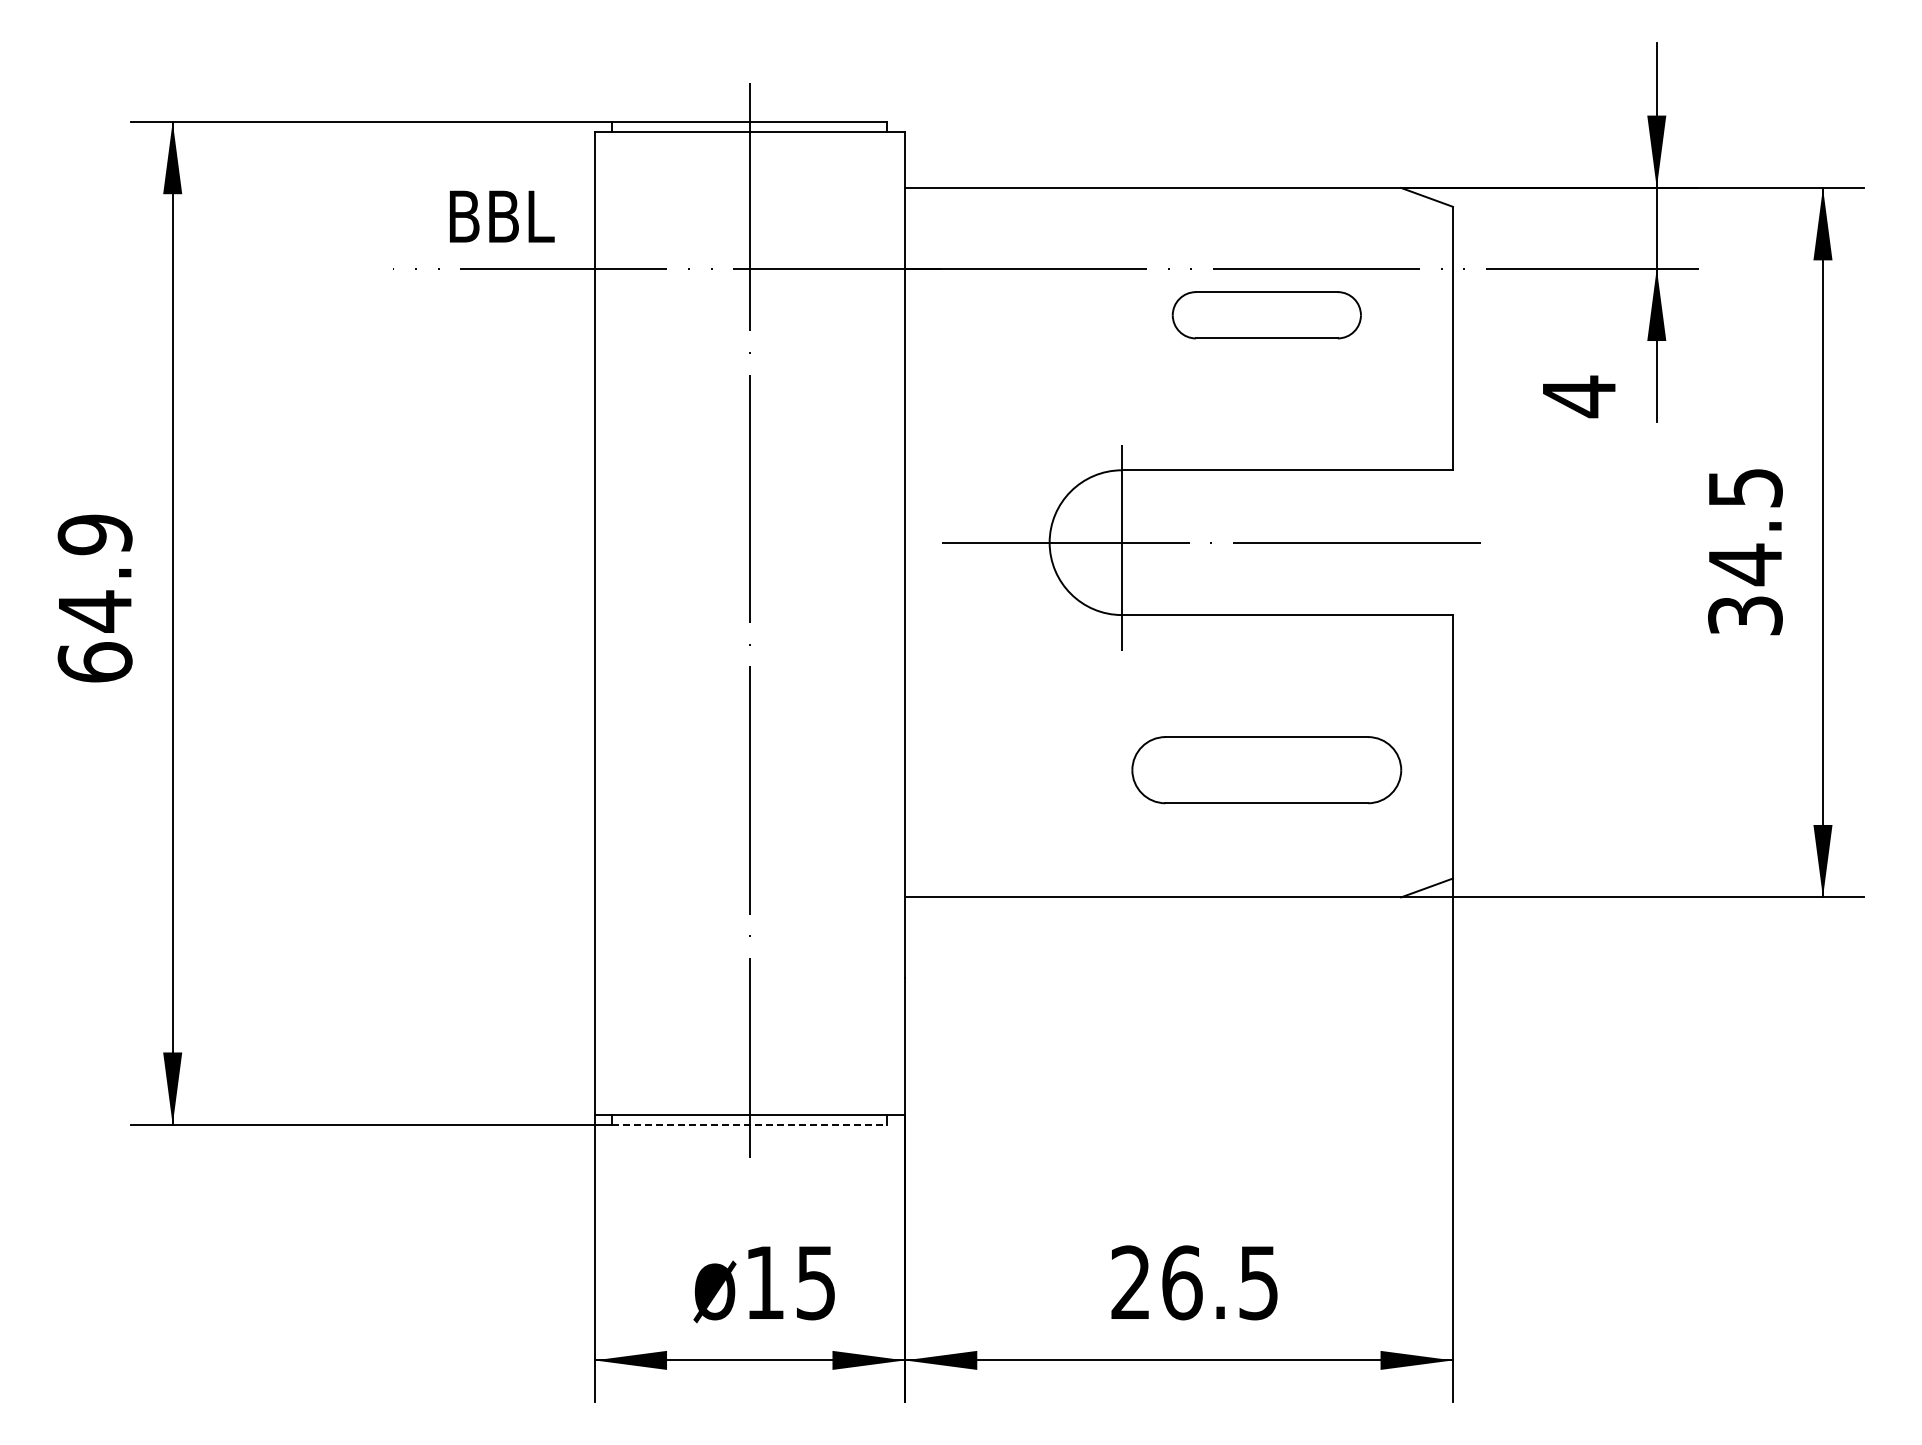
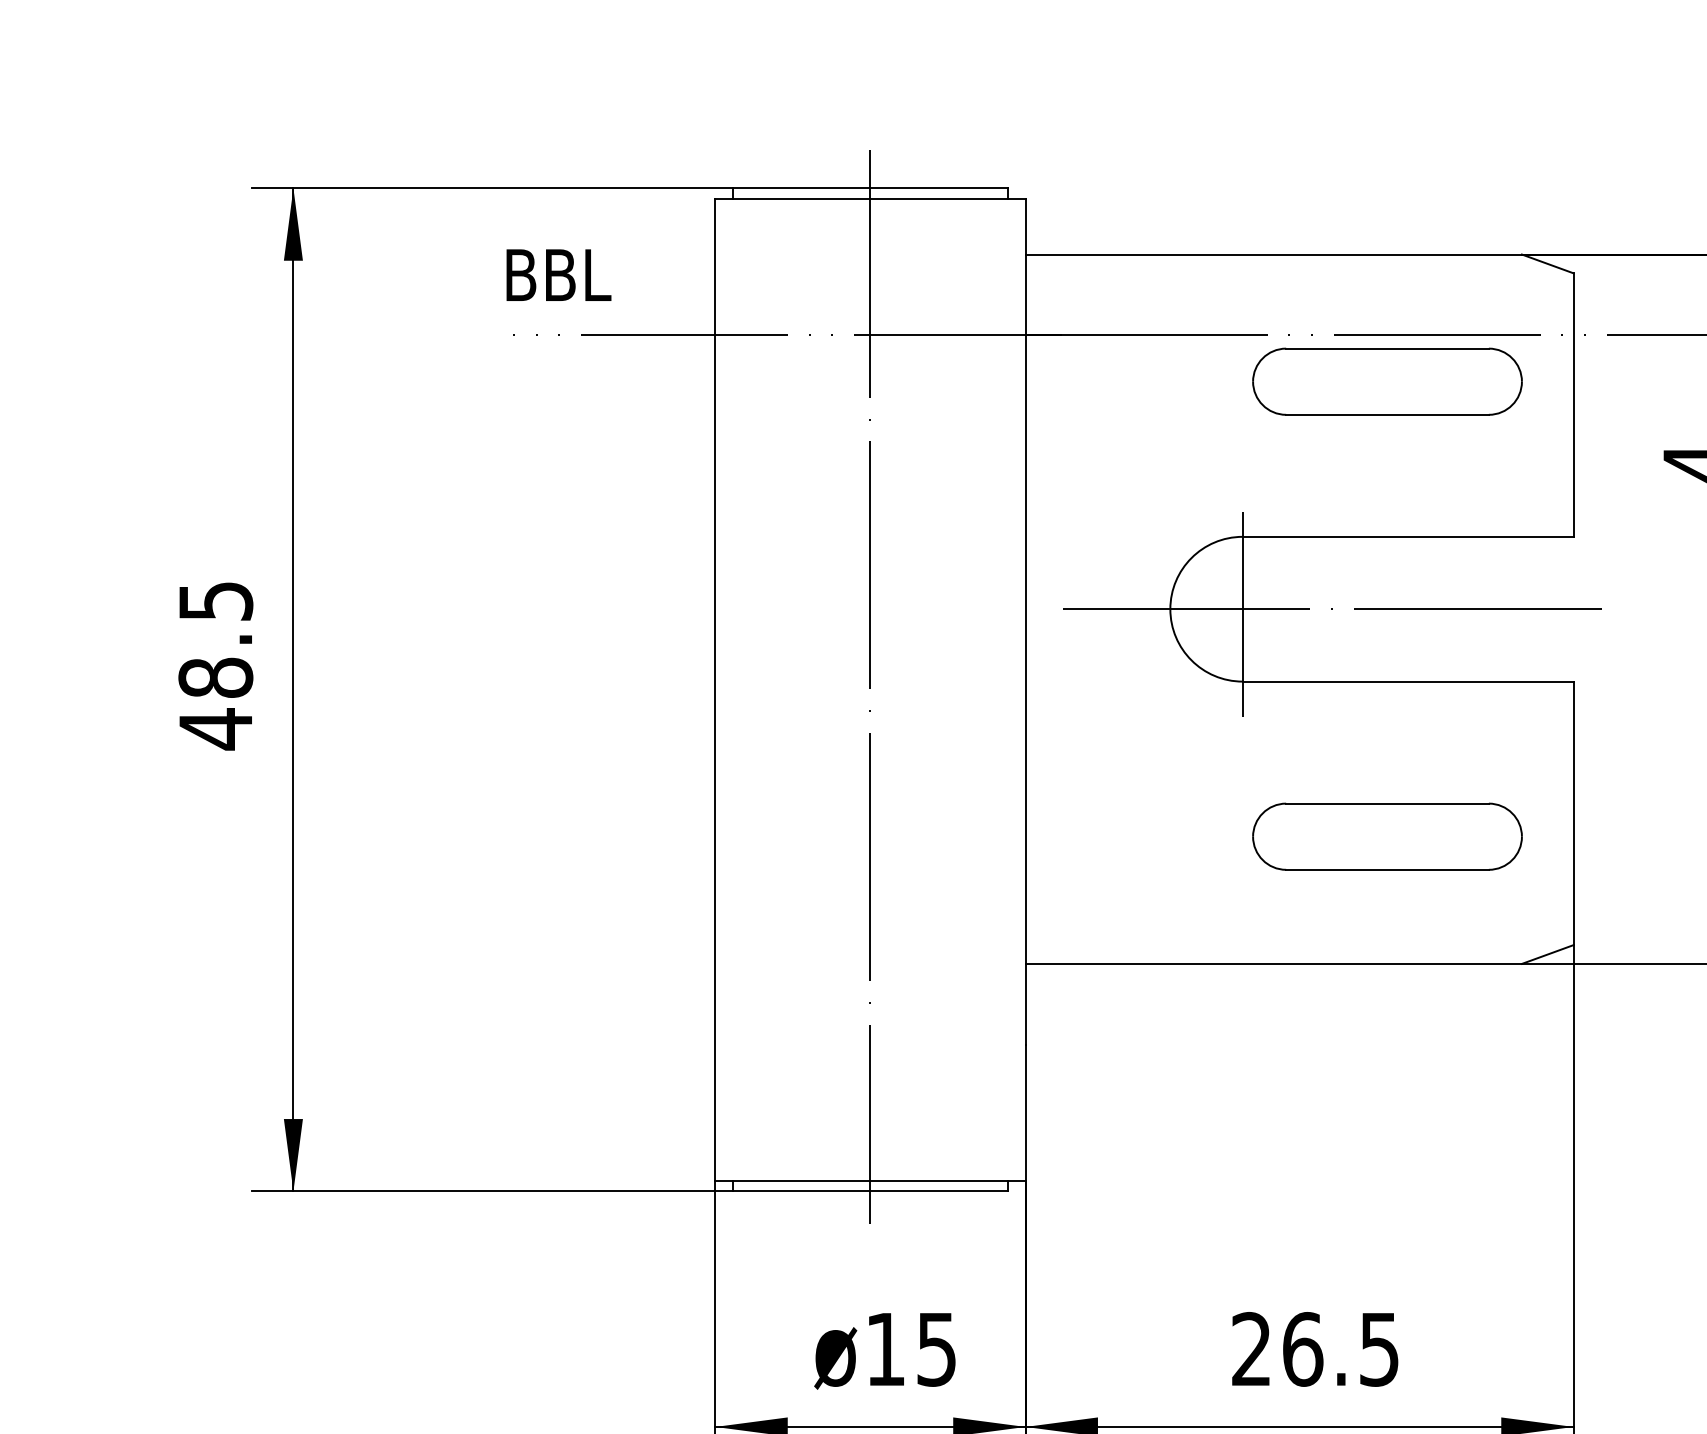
text: (502, 216) -> (559, 275), moved
part: (1266, 315) -> (1387, 382), size x1.43
text: (94, 599) -> (215, 666), 64.9 -> 48.5
line: (749, 1124) -> (870, 1191), dashed -> solid

